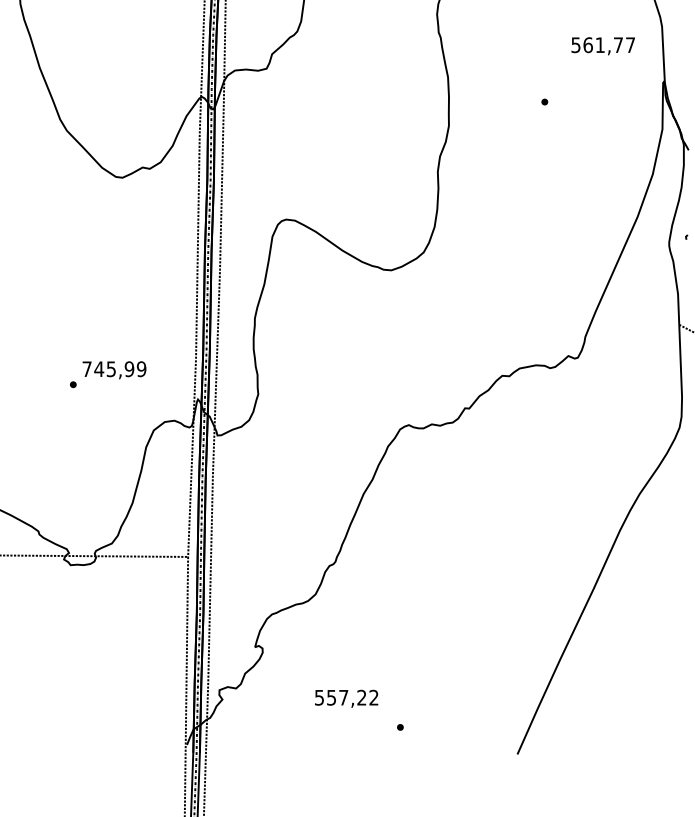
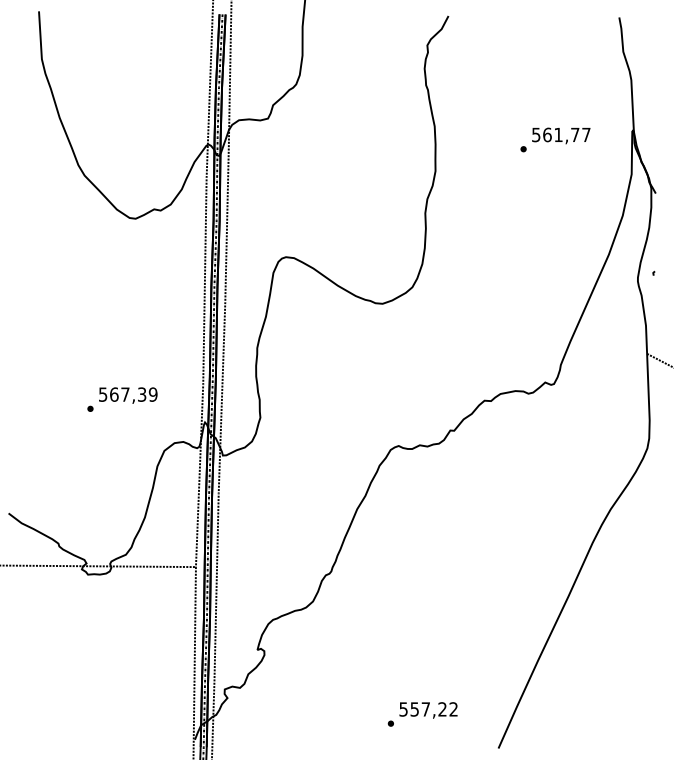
text: (603, 45) -> (561, 135), moved
text: (108, 369) -> (122, 394), 745,99 -> 567,39
text: (346, 698) -> (428, 710), moved

